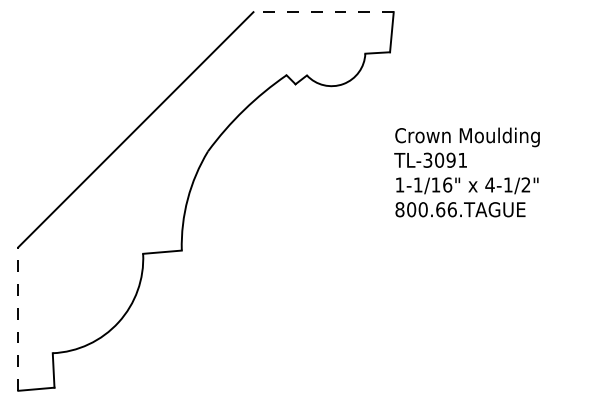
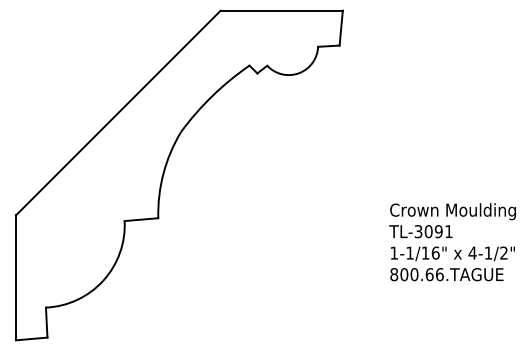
line: (323, 11) -> (281, 10), dashed -> solid
text: (466, 172) -> (452, 242), moved
line: (17, 318) -> (15, 277), dashed -> solid

